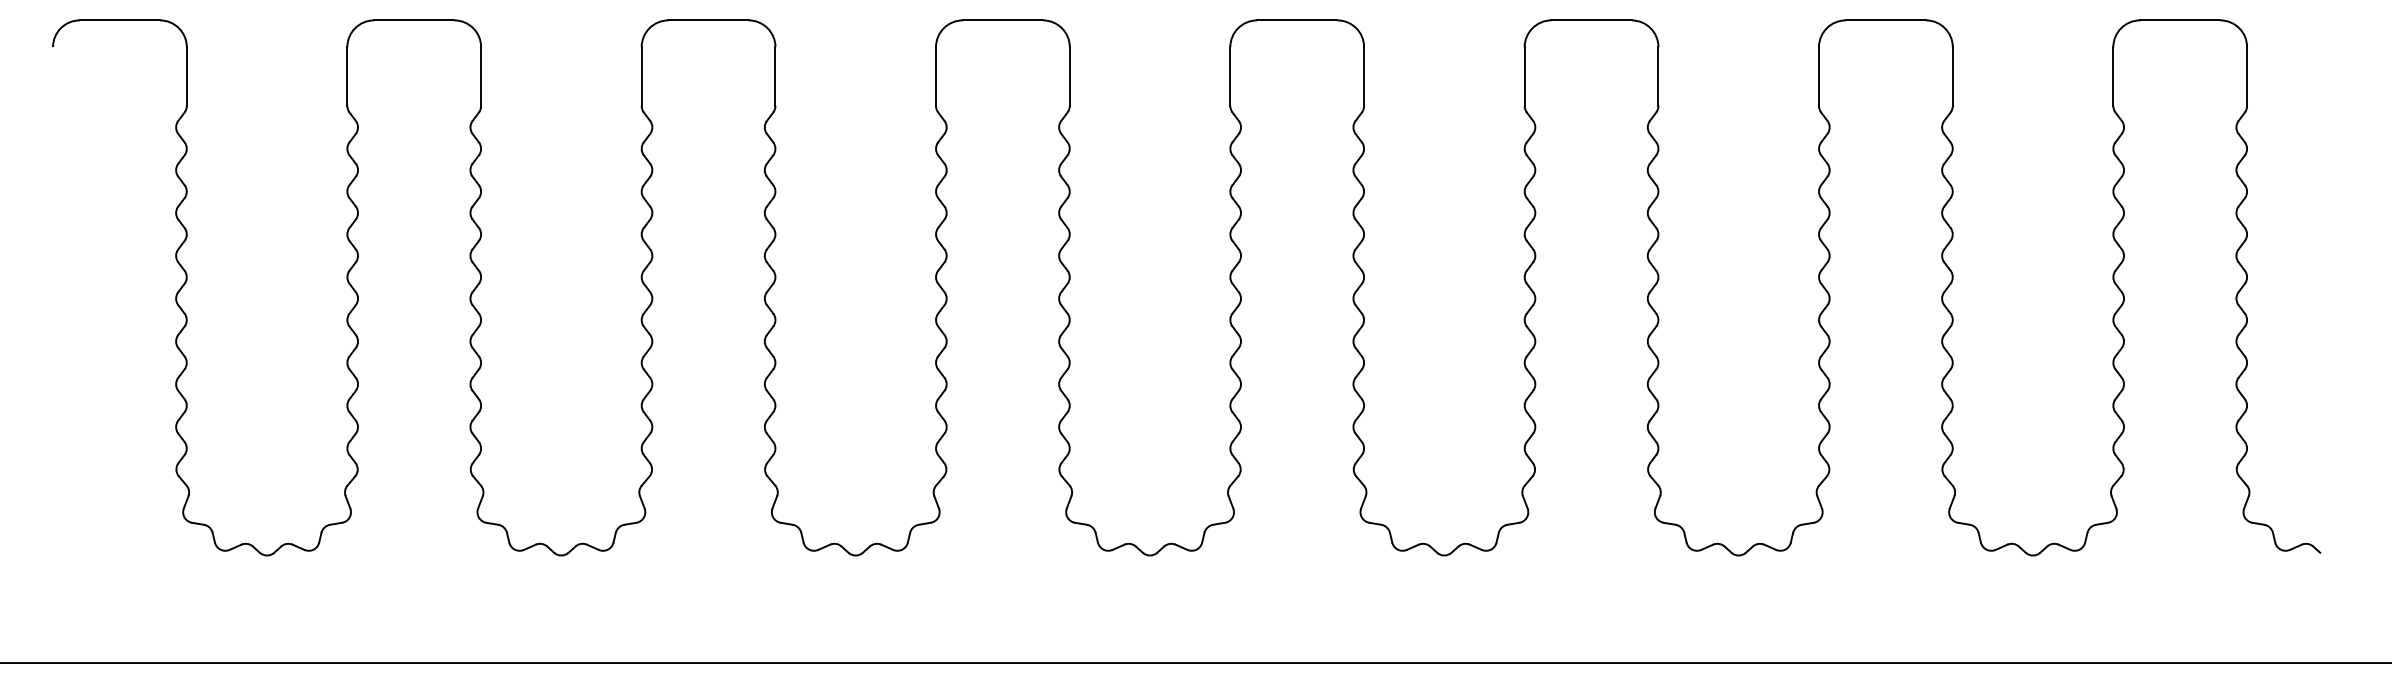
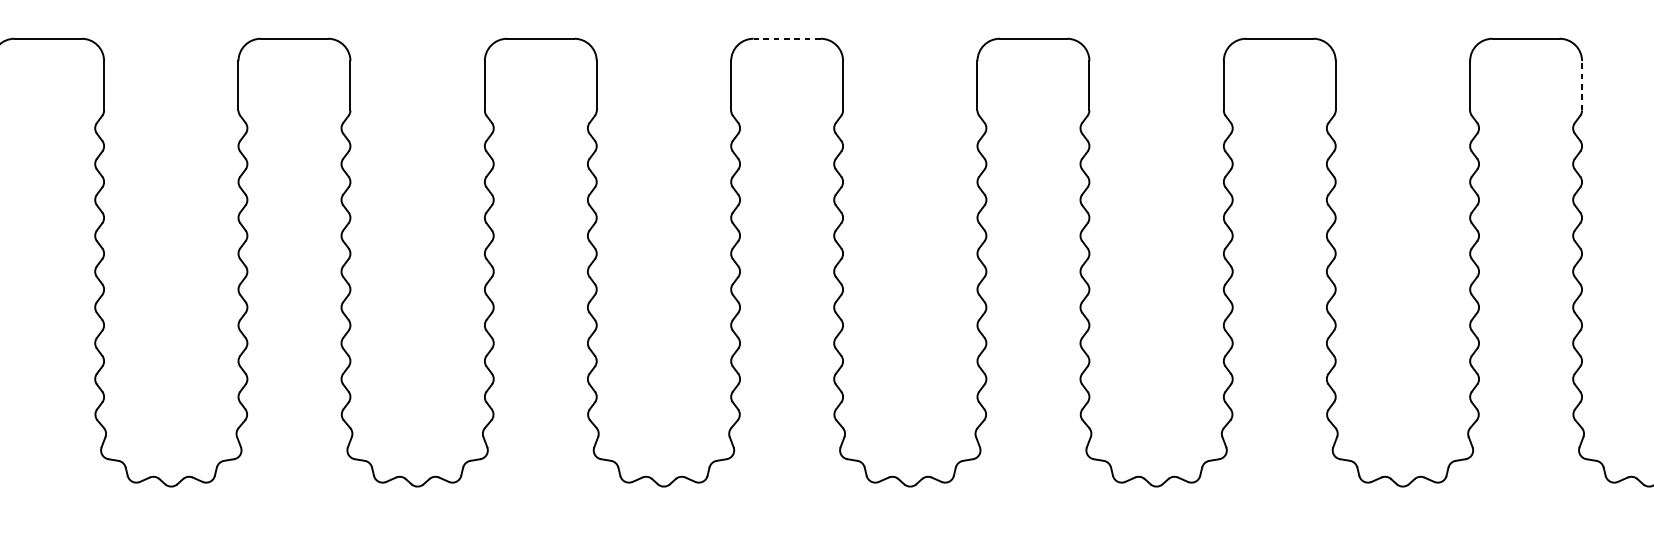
line: (1002, 20) -> (786, 38), solid -> dashed
line: (1952, 76) -> (1581, 85), solid -> dashed

